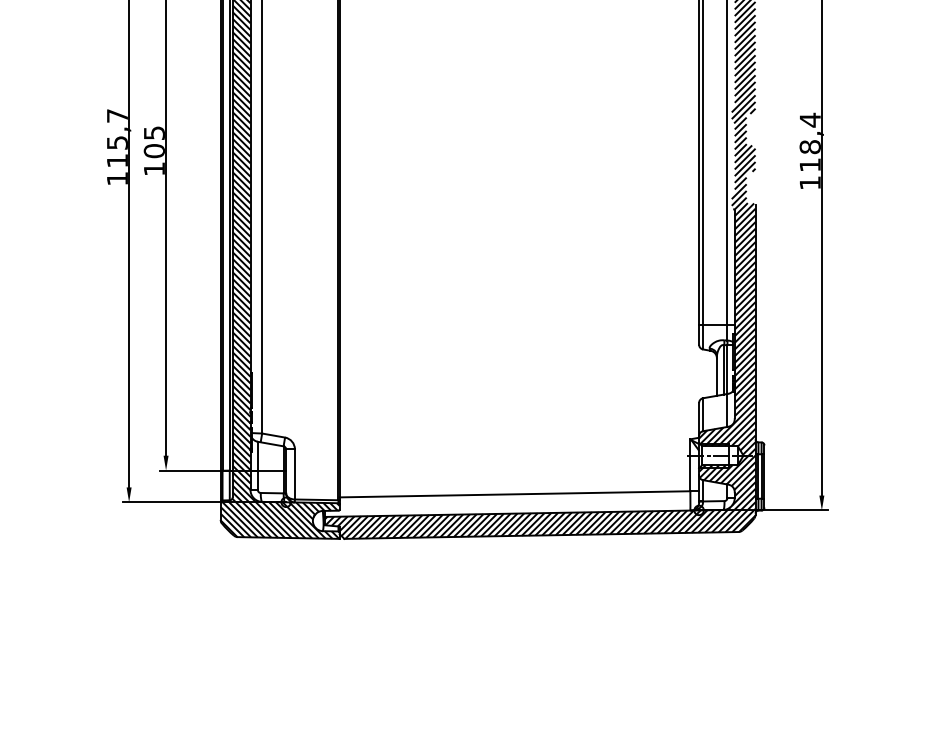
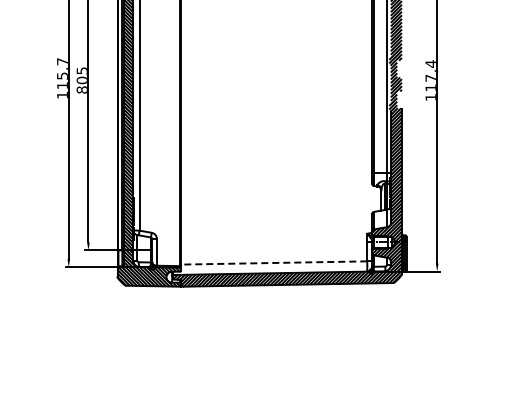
text: (809, 145) -> (430, 77), 118,4 -> 117,4
text: (153, 168) -> (81, 89), 105 -> 805
line: (514, 493) -> (273, 262), solid -> dashed

